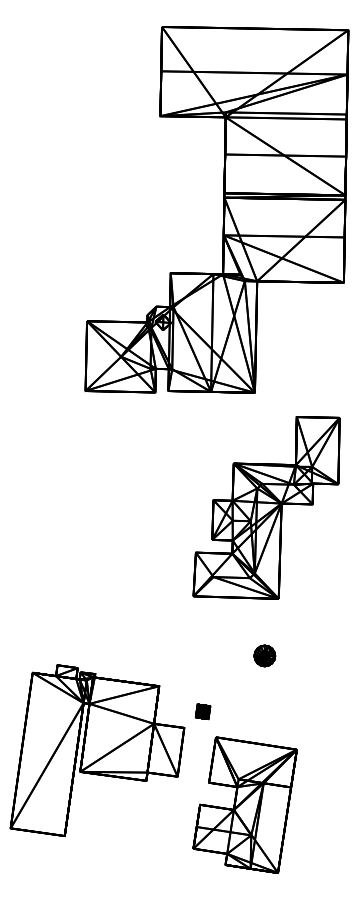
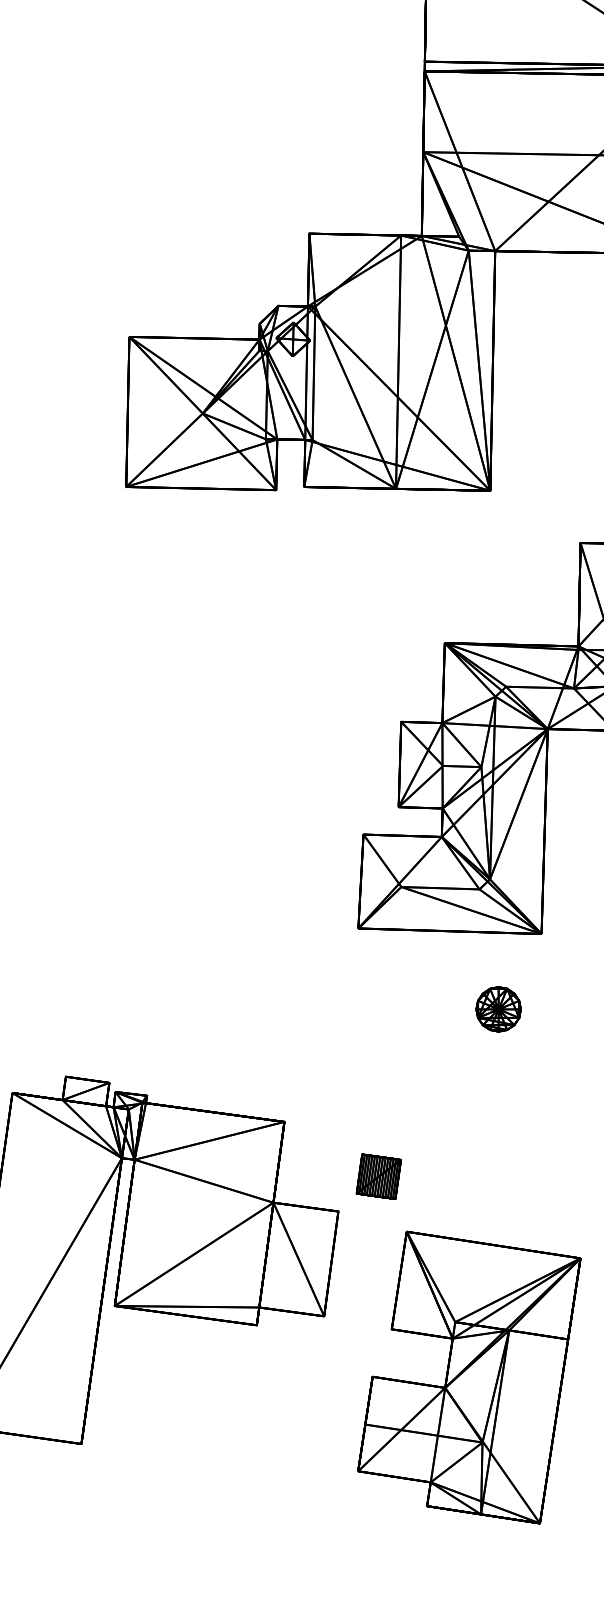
part: (264, 655) -> (498, 1008), moved
part: (202, 711) -> (377, 1176), size x1.43

